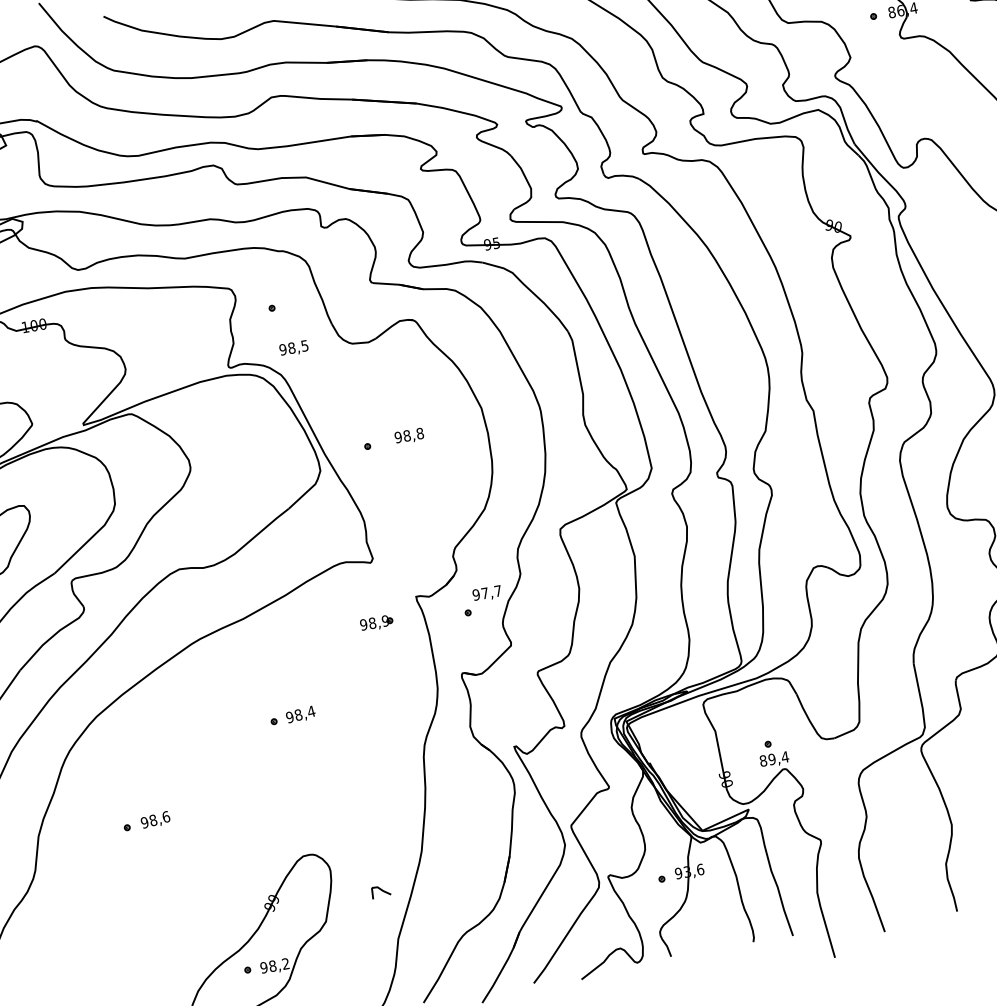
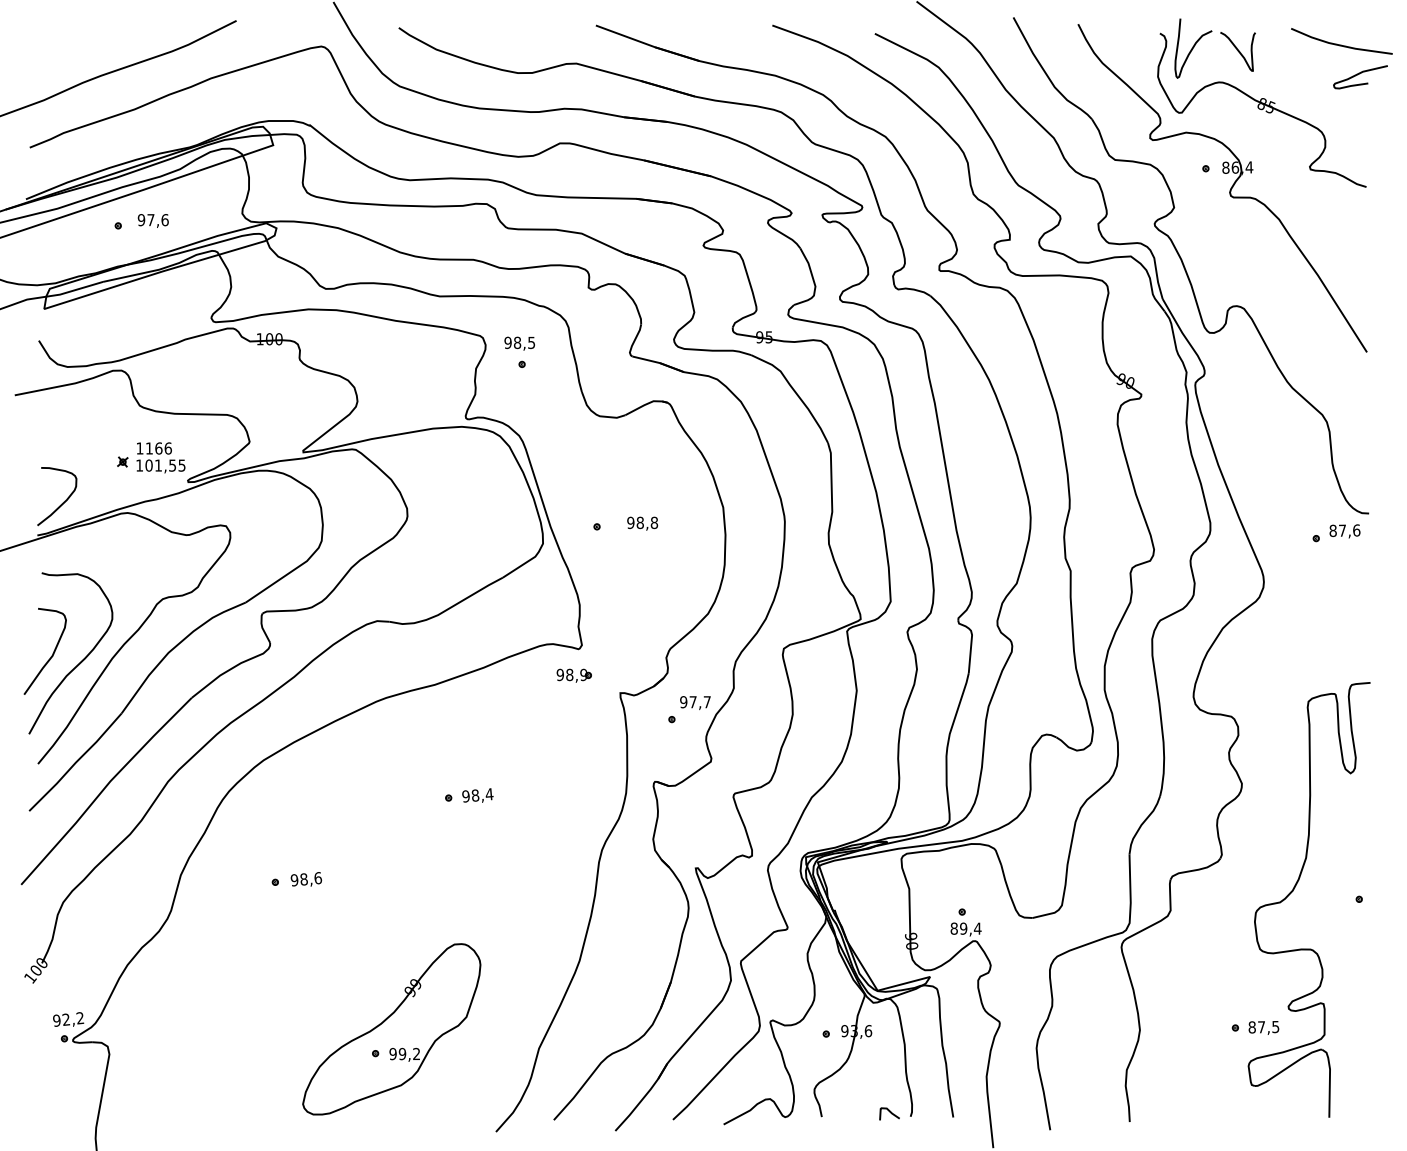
text: (293, 348) -> (519, 343), moved
part: (376, 623) -> (573, 675), moved
curve: (380, 890) -> (889, 1112), moved
text: (272, 966) -> (402, 1054), 98,2 -> 99,2

